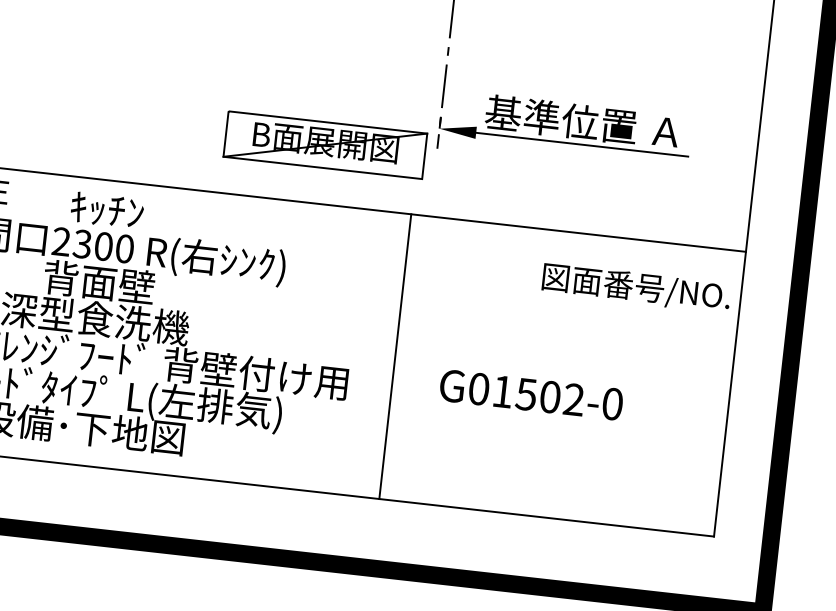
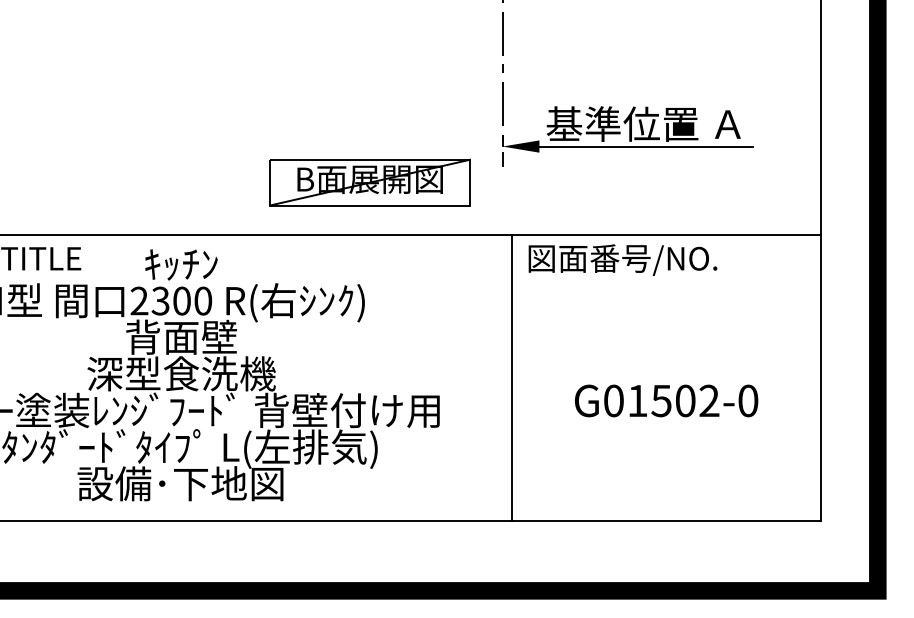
part: (324, 144) -> (369, 182), moved
text: (635, 287) -> (622, 259), moved
line: (395, 356) -> (512, 377), moved
text: (531, 394) -> (666, 400), moved

